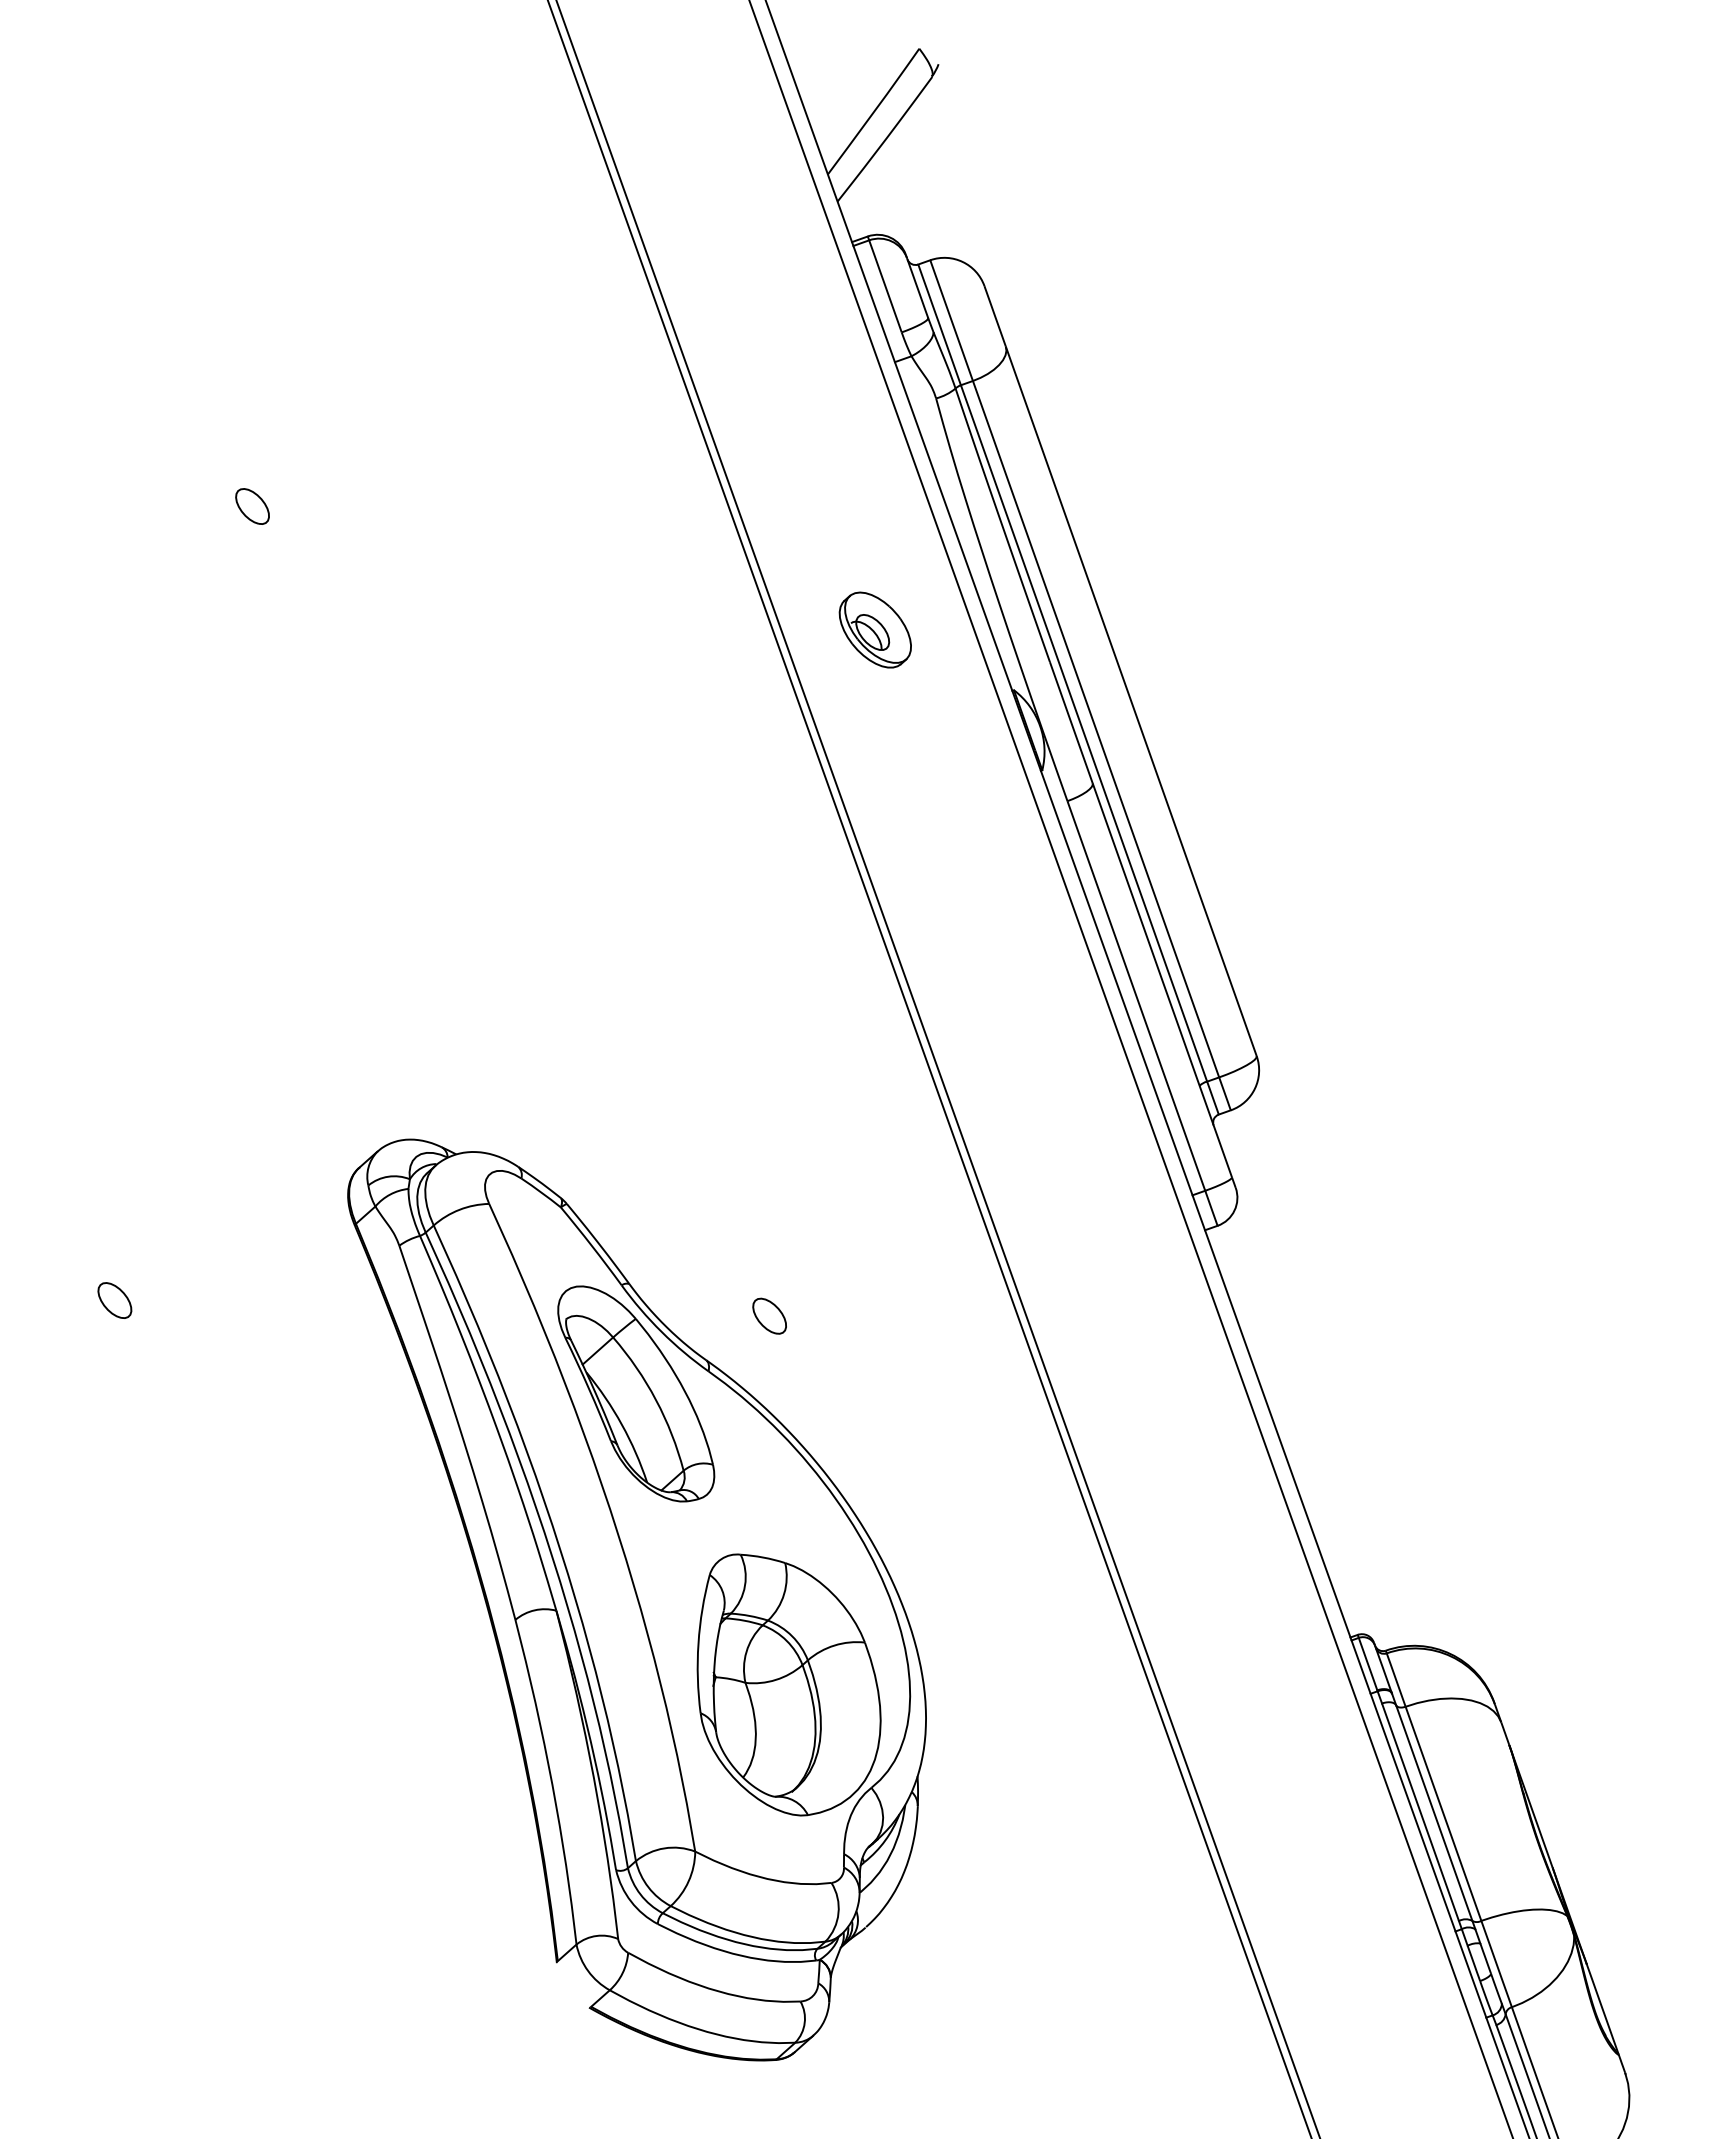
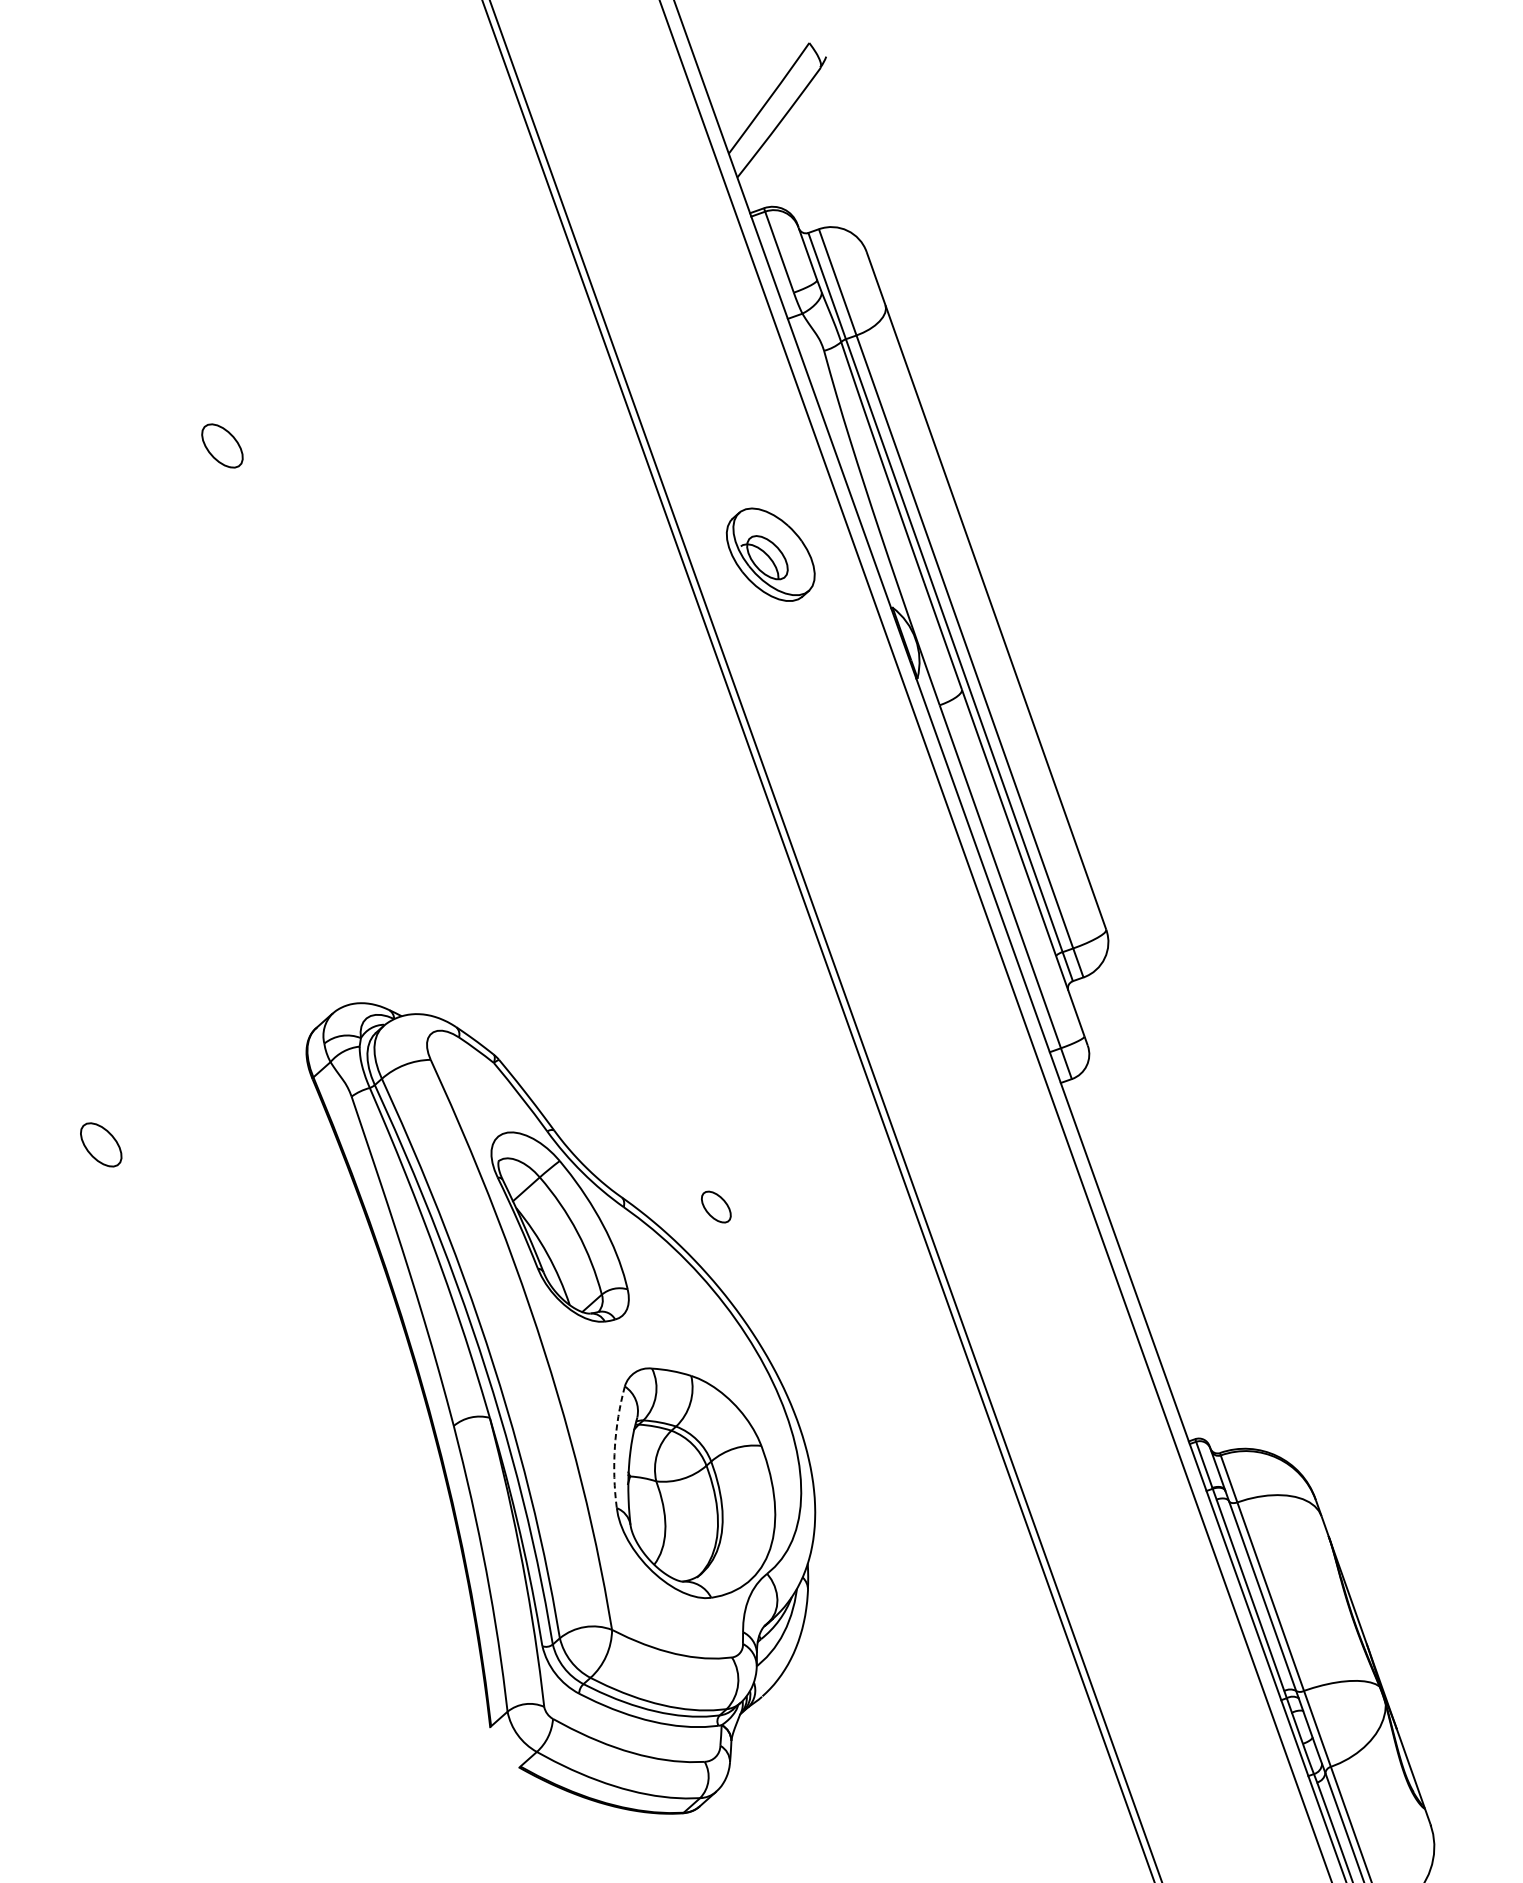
part: (252, 506) -> (222, 445), size x1.4
part: (874, 629) -> (769, 554), size x1.4
part: (114, 1300) -> (100, 1144), size x1.4
part: (769, 1315) -> (716, 1206), moved
arc: (698, 1643) -> (614, 1446), solid -> dashed

